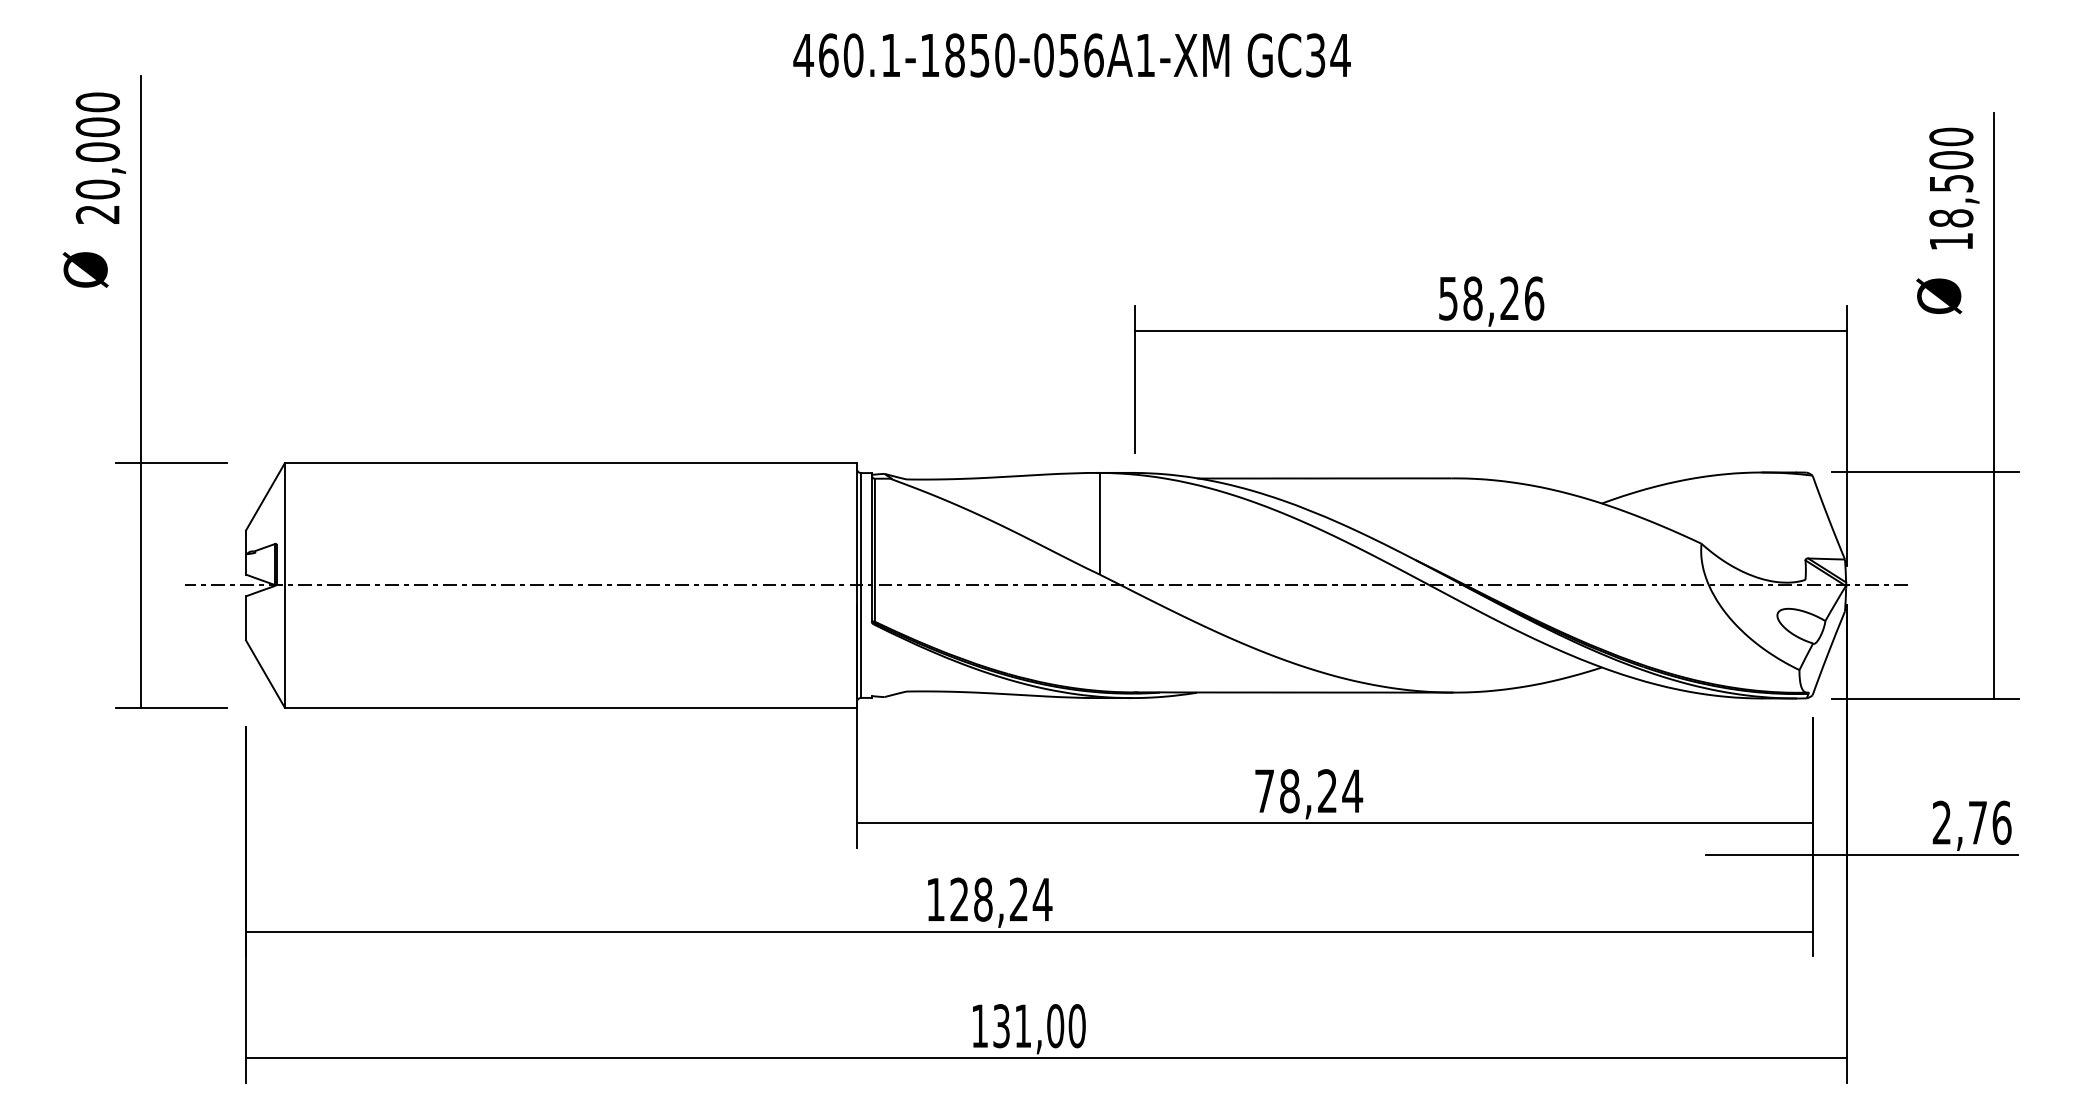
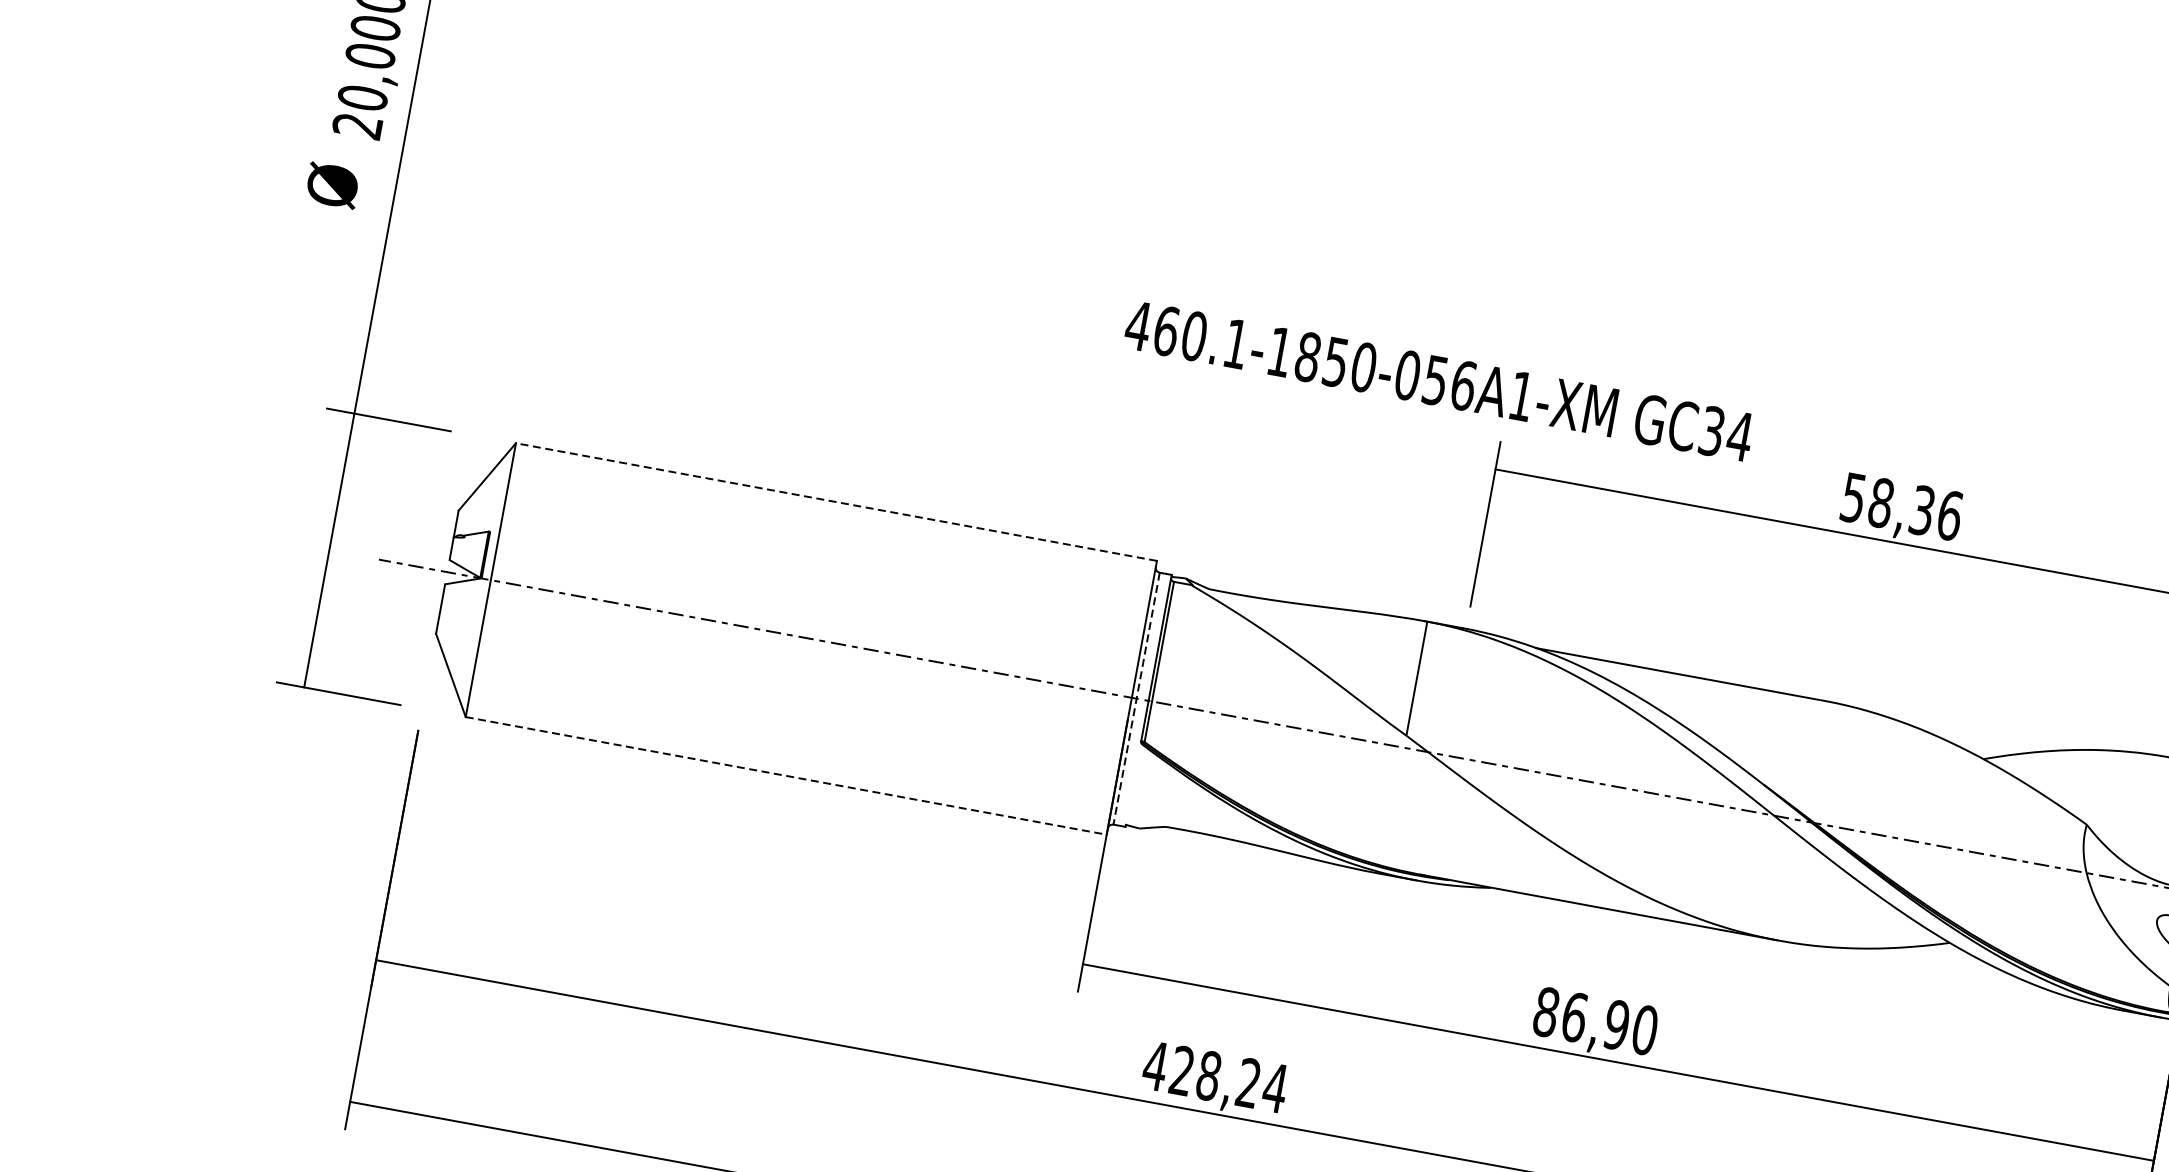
text: (1071, 55) -> (1438, 381), moved
text: (1509, 298) -> (1922, 510), 58,26 -> 58,36
line: (570, 463) -> (836, 502), solid -> dashed
line: (861, 585) -> (1137, 698), solid -> dashed
line: (571, 707) -> (786, 775), solid -> dashed
text: (1308, 791) -> (1595, 1021), 78,24 -> 86,90
text: (935, 899) -> (1155, 1065), 128,24 -> 428,24

